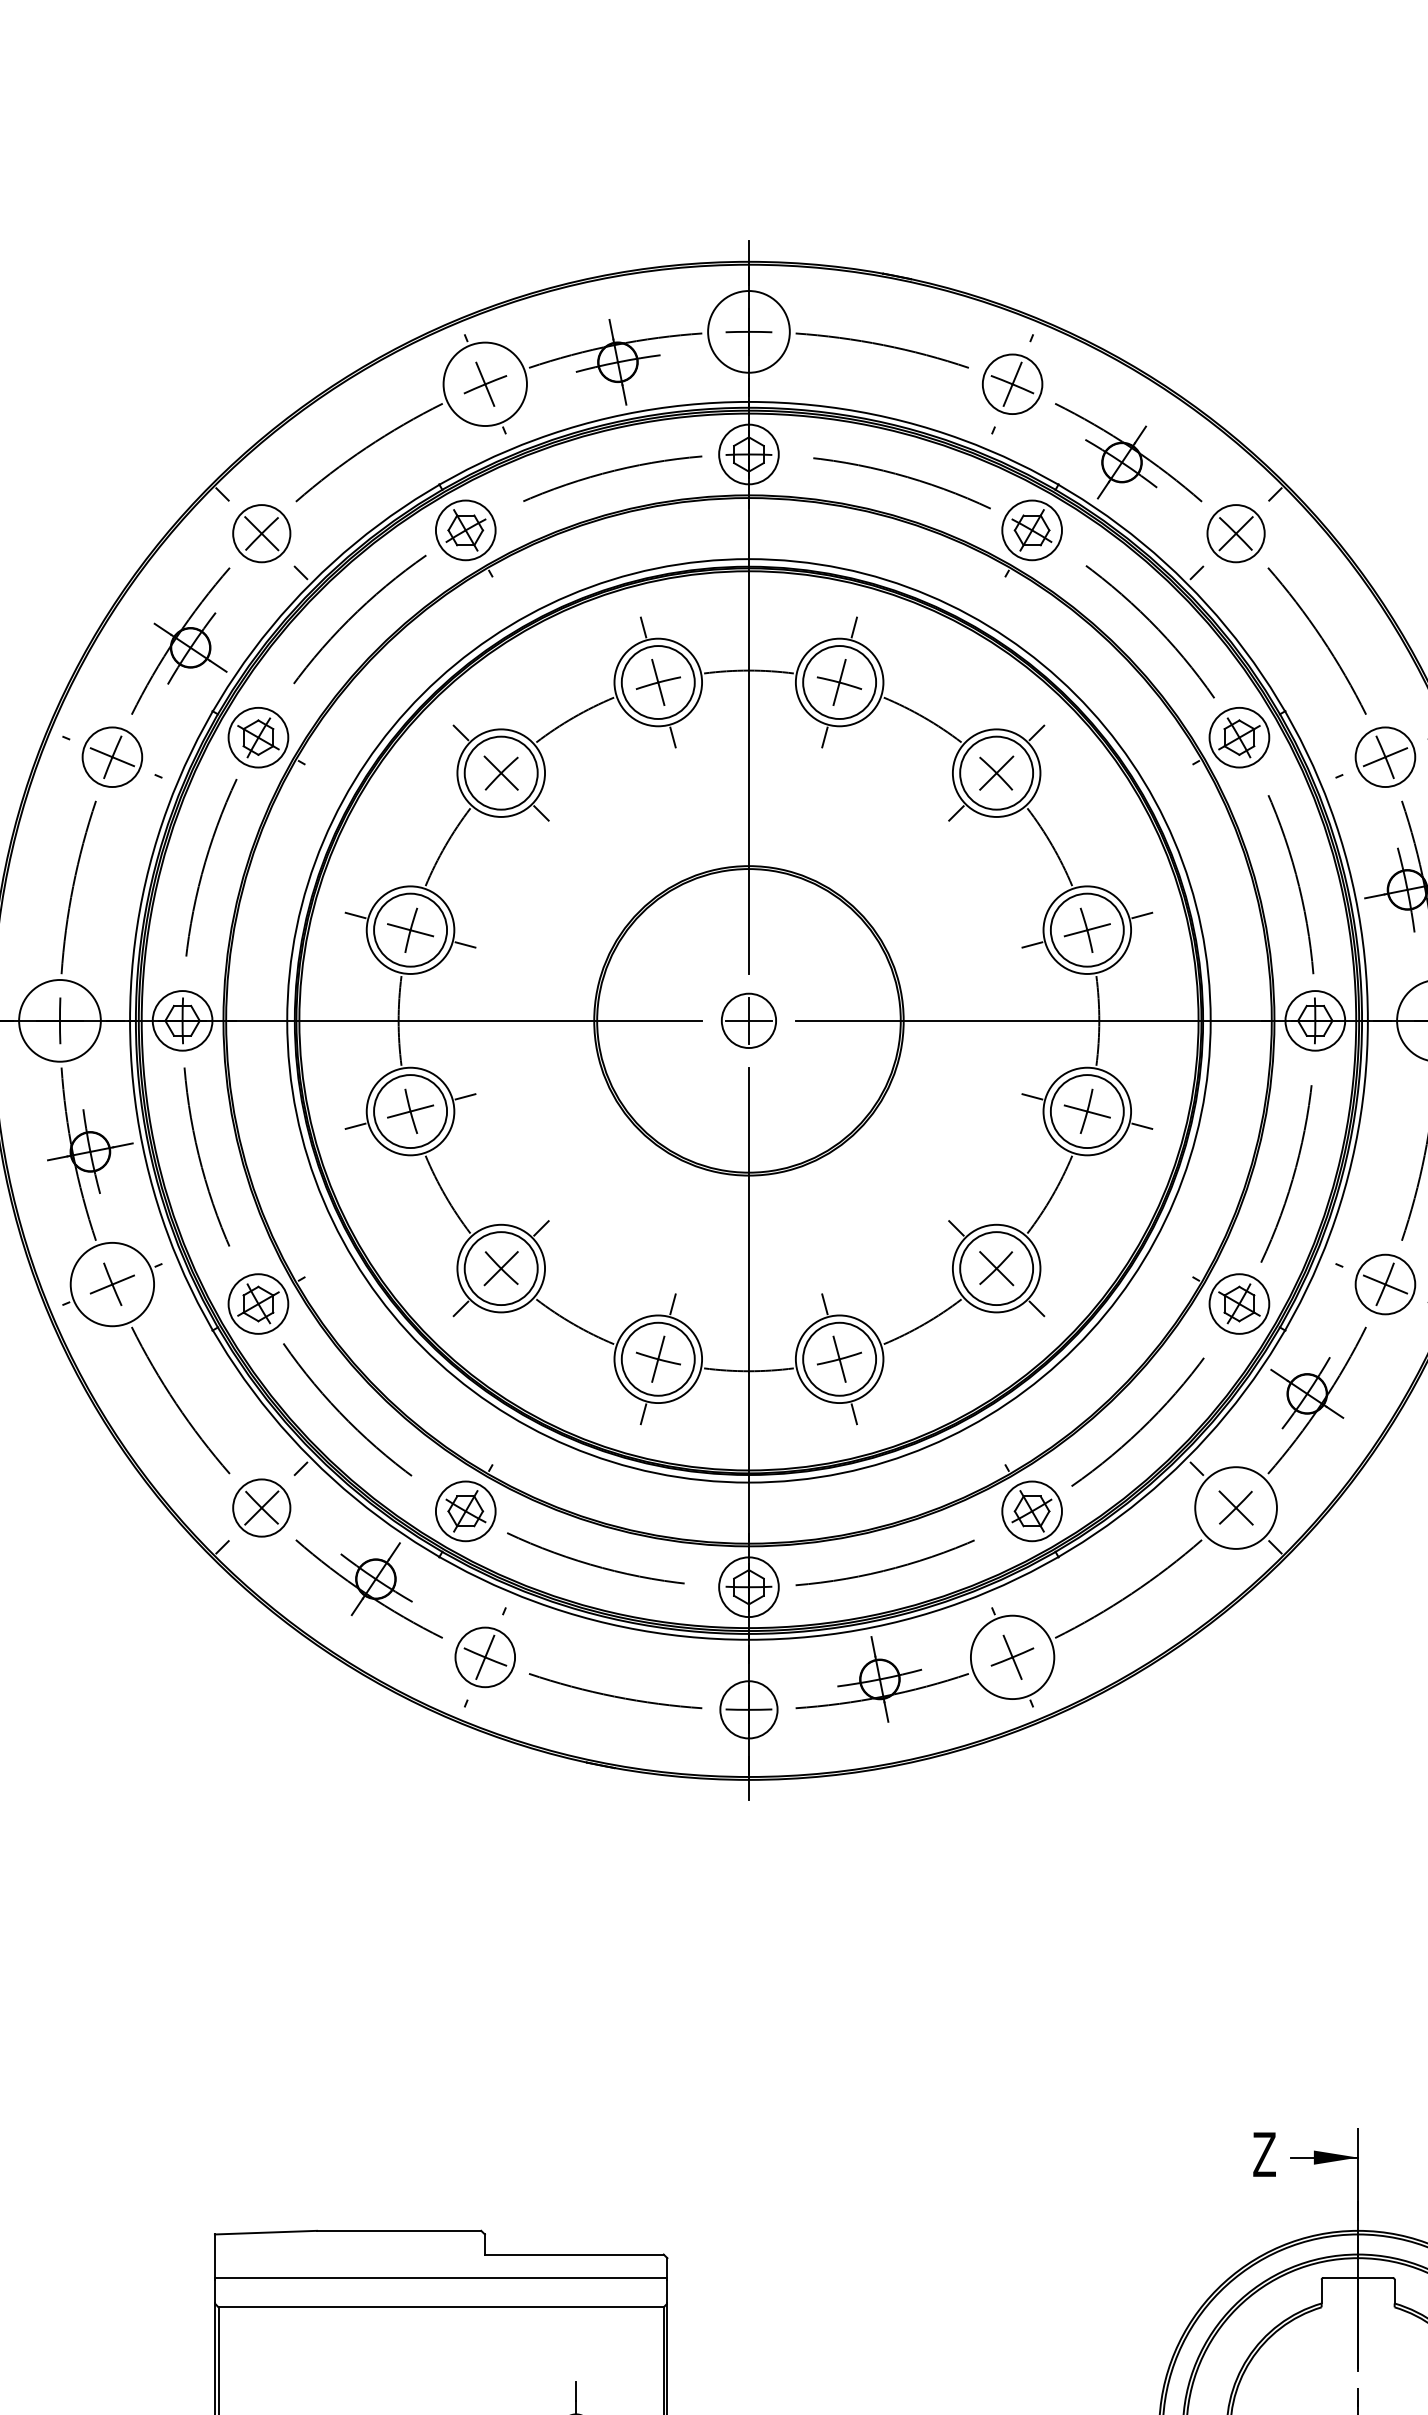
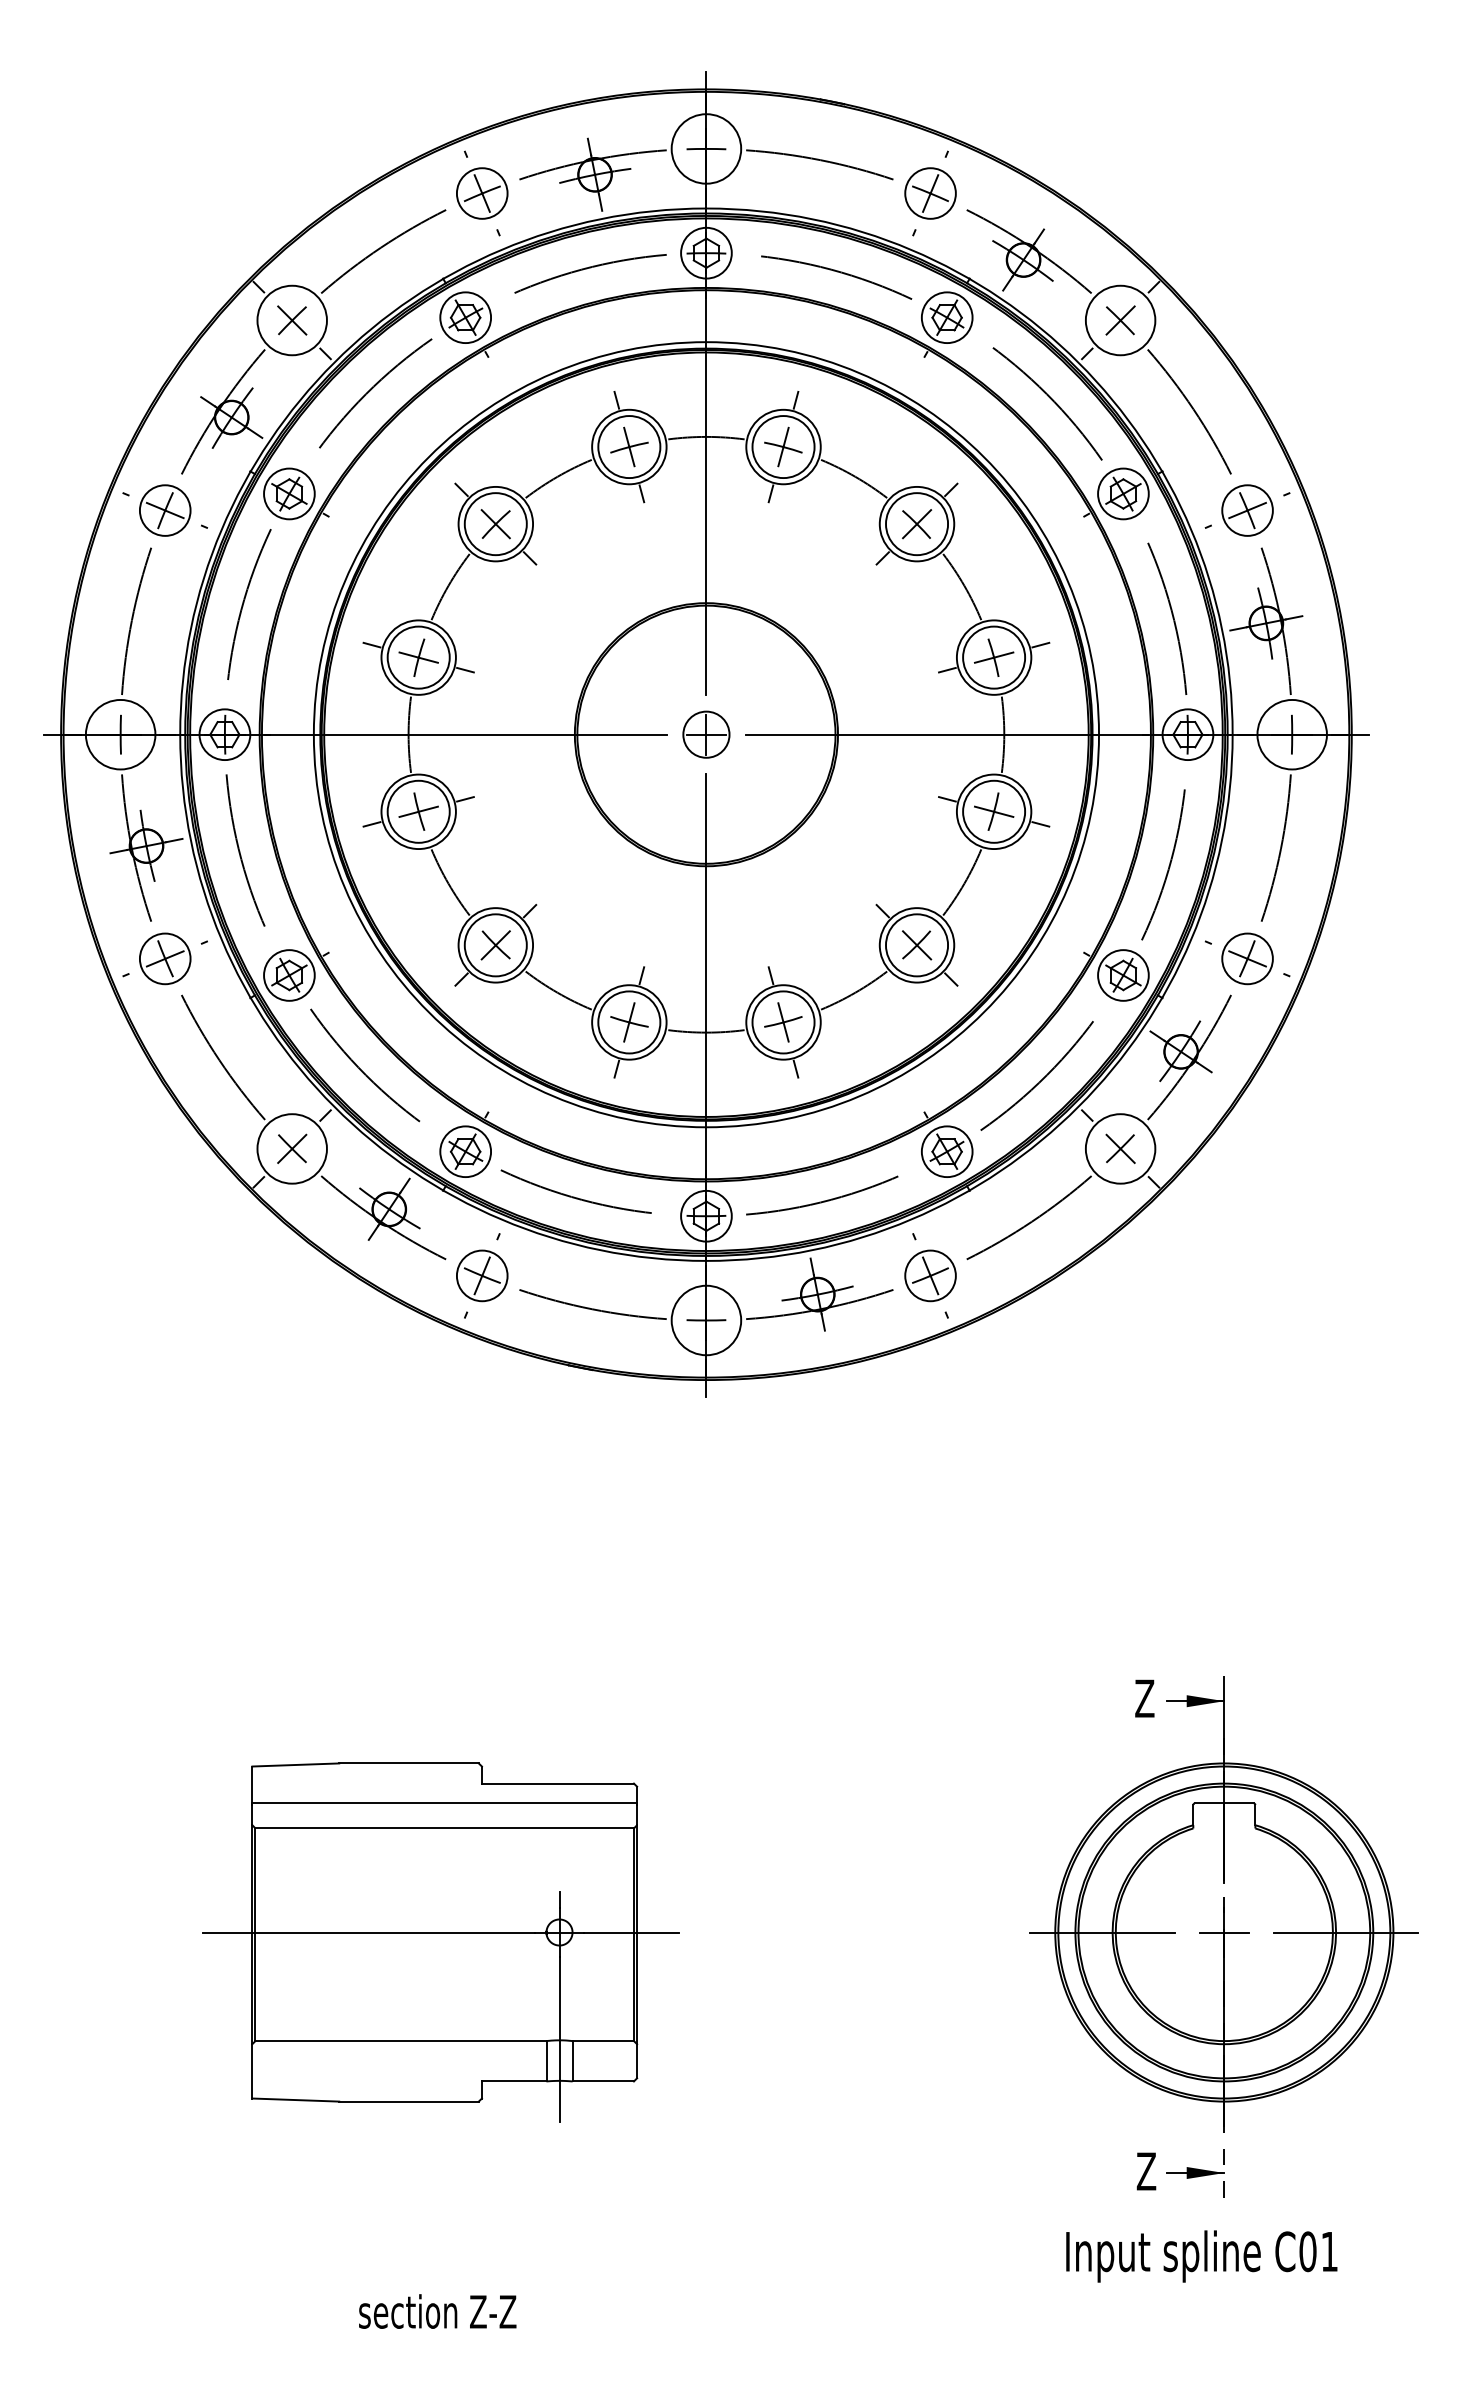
circle: (484, 384) -> (481, 193), size x0.71
circle: (260, 533) -> (291, 320), size x1.43
circle: (1235, 533) -> (1120, 320), size x1.43
circle: (111, 1284) -> (164, 958), size x0.71
circle: (260, 1507) -> (291, 1148), size x1.43
circle: (1012, 1656) -> (930, 1275), size x0.71
circle: (749, 1709) -> (706, 1320), size x1.43

